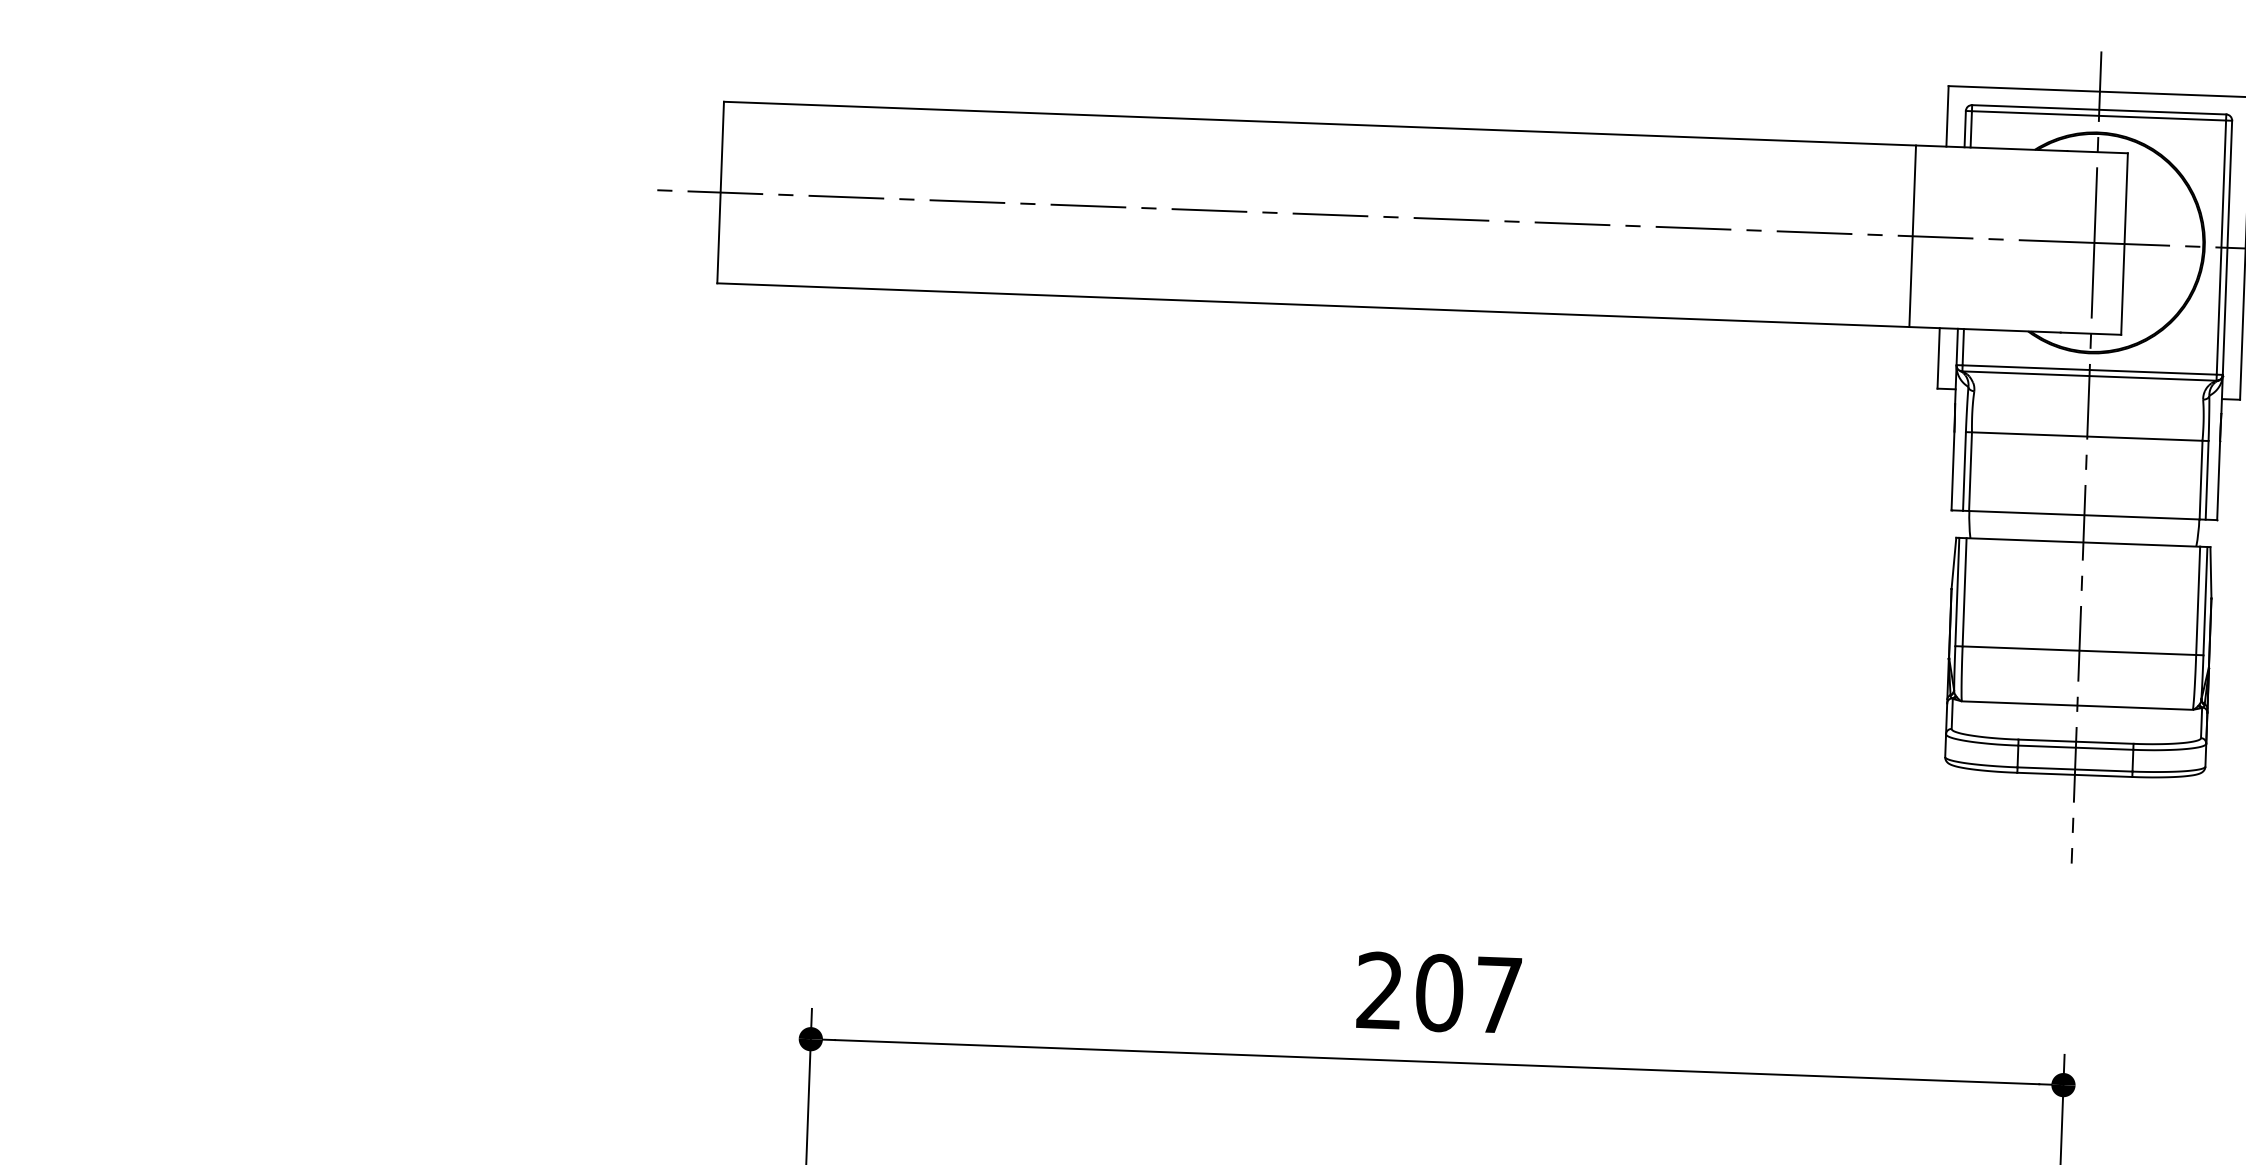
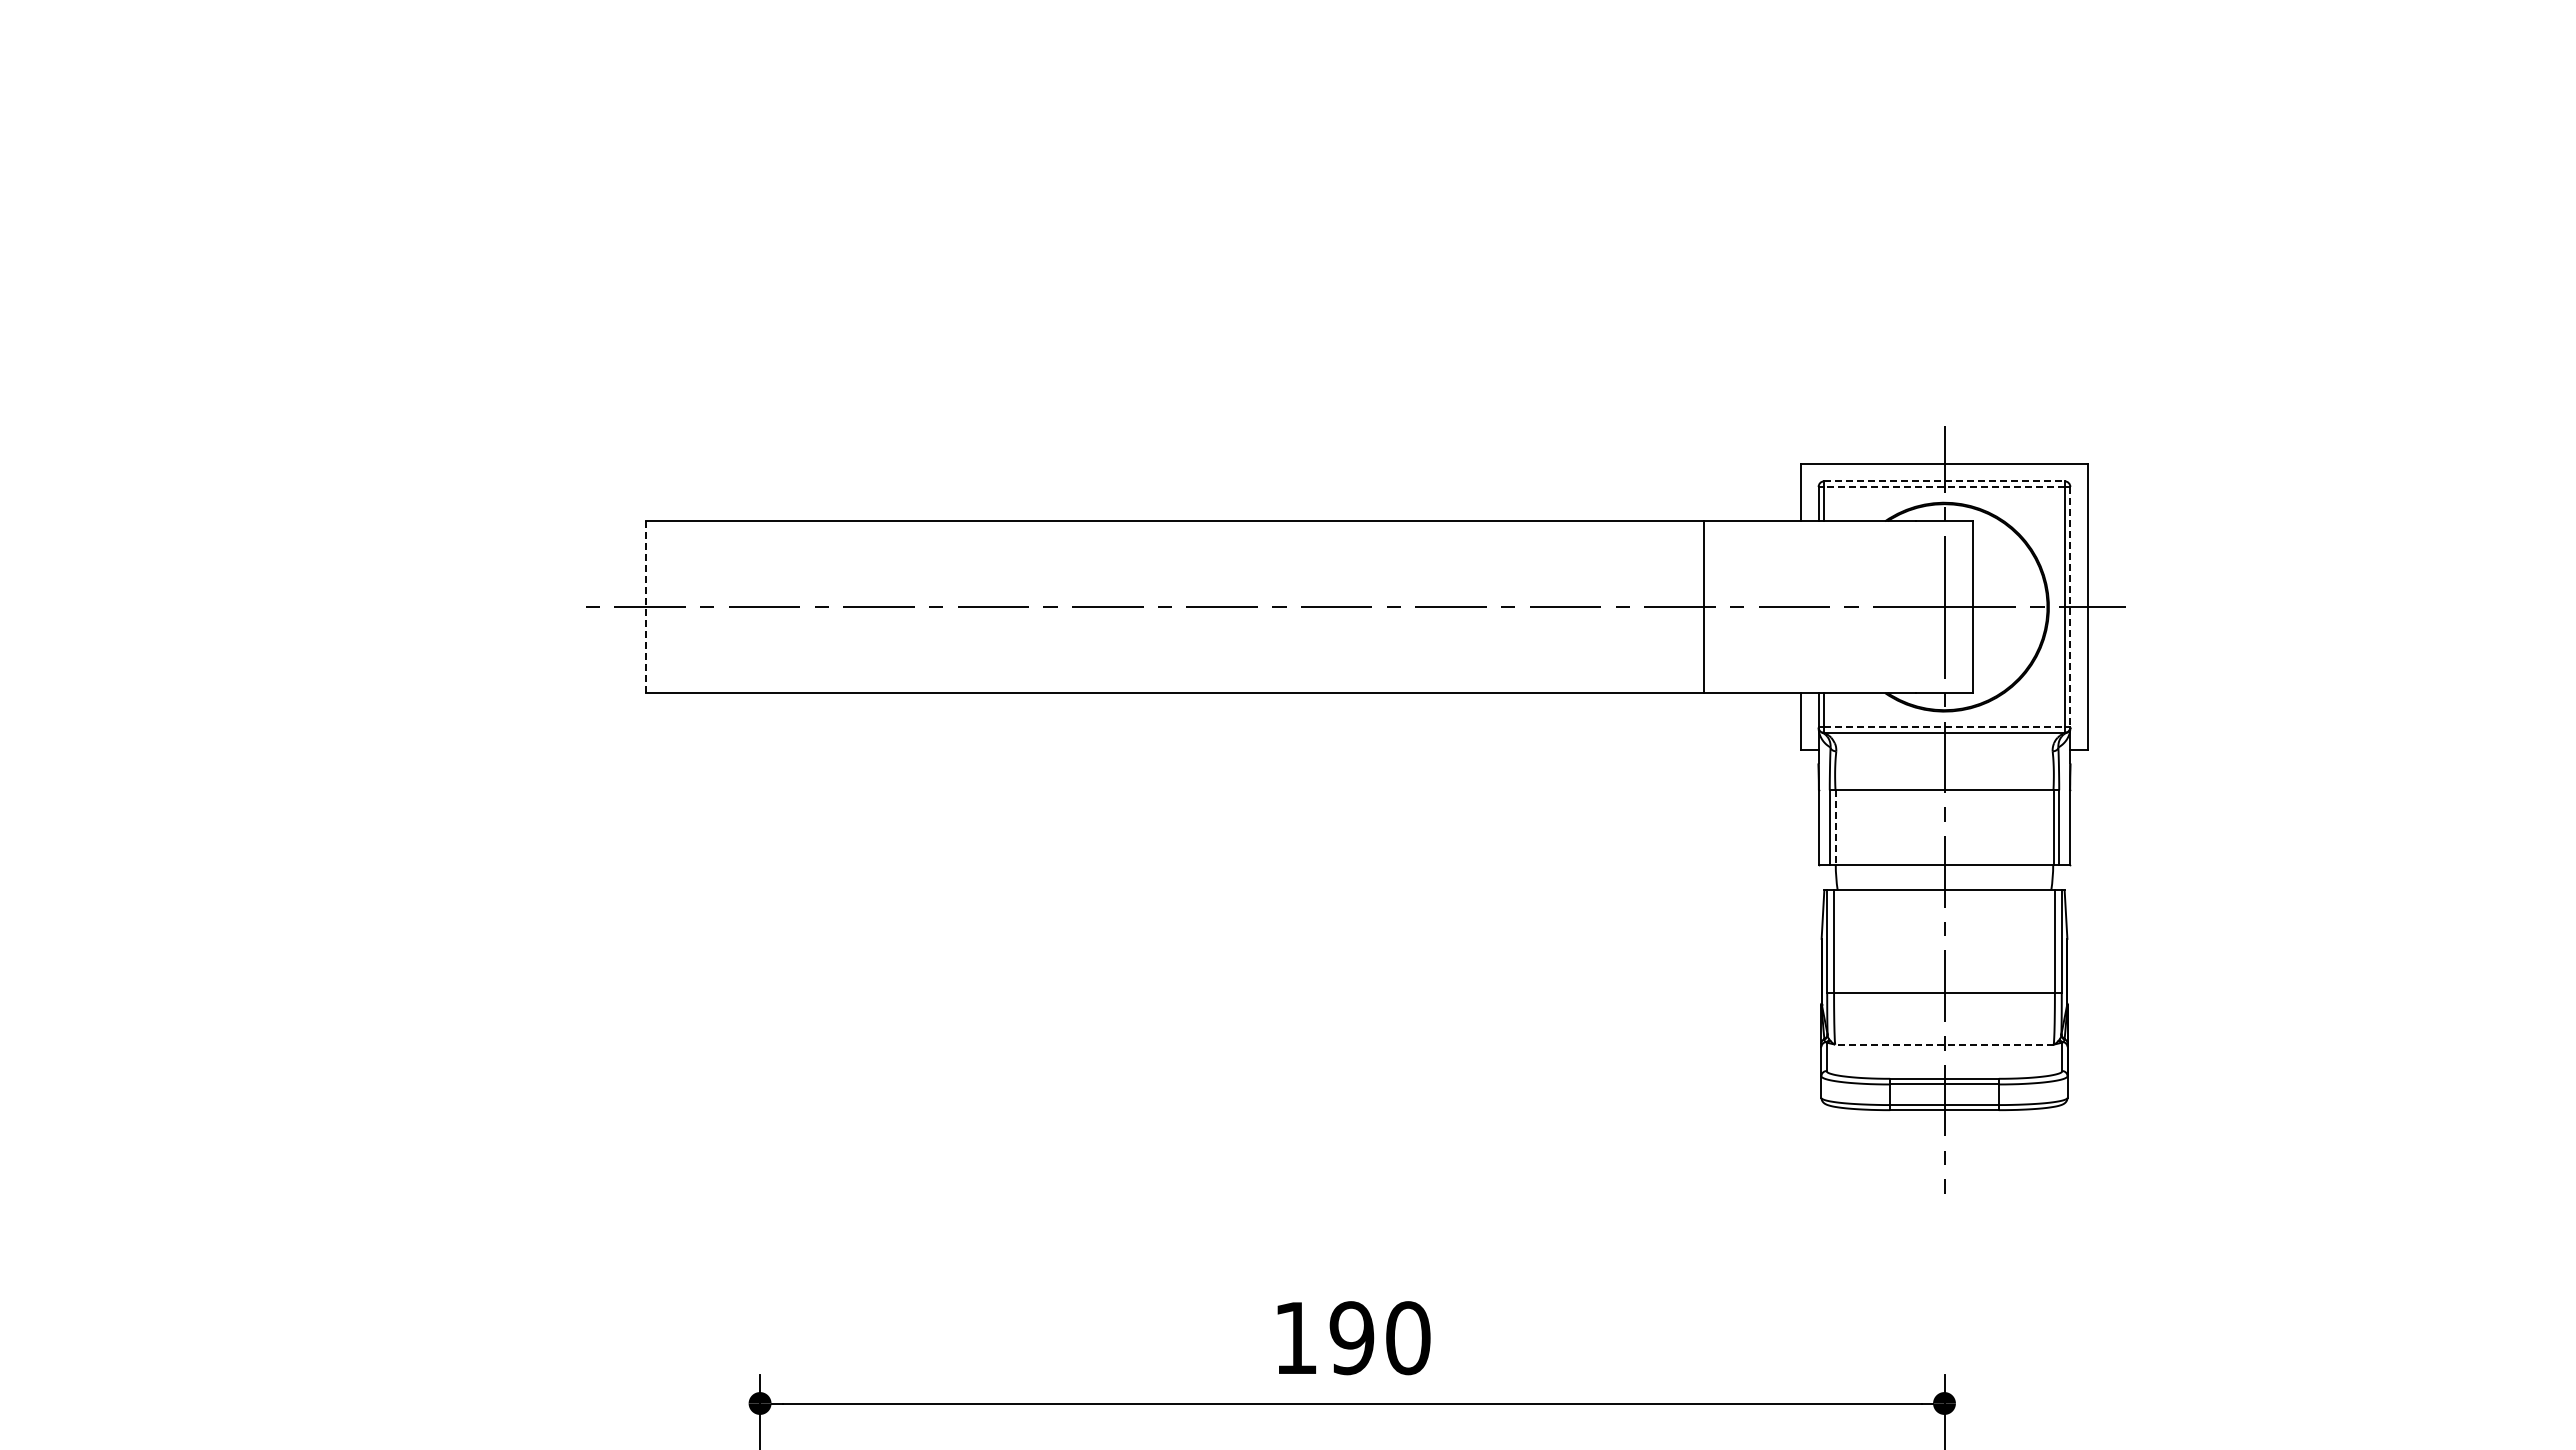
line: (2099, 110) -> (1944, 481), solid -> dashed
line: (2097, 116) -> (1943, 487), solid -> dashed
line: (720, 192) -> (645, 607), solid -> dashed
line: (1912, 236) -> (1703, 607), moved
line: (2227, 248) -> (2070, 607), solid -> dashed
line: (2089, 370) -> (1944, 727), solid -> dashed
line: (1970, 471) -> (1835, 827), solid -> dashed
line: (2076, 705) -> (1943, 1044), solid -> dashed
text: (1439, 993) -> (1352, 1338), 207 -> 190

